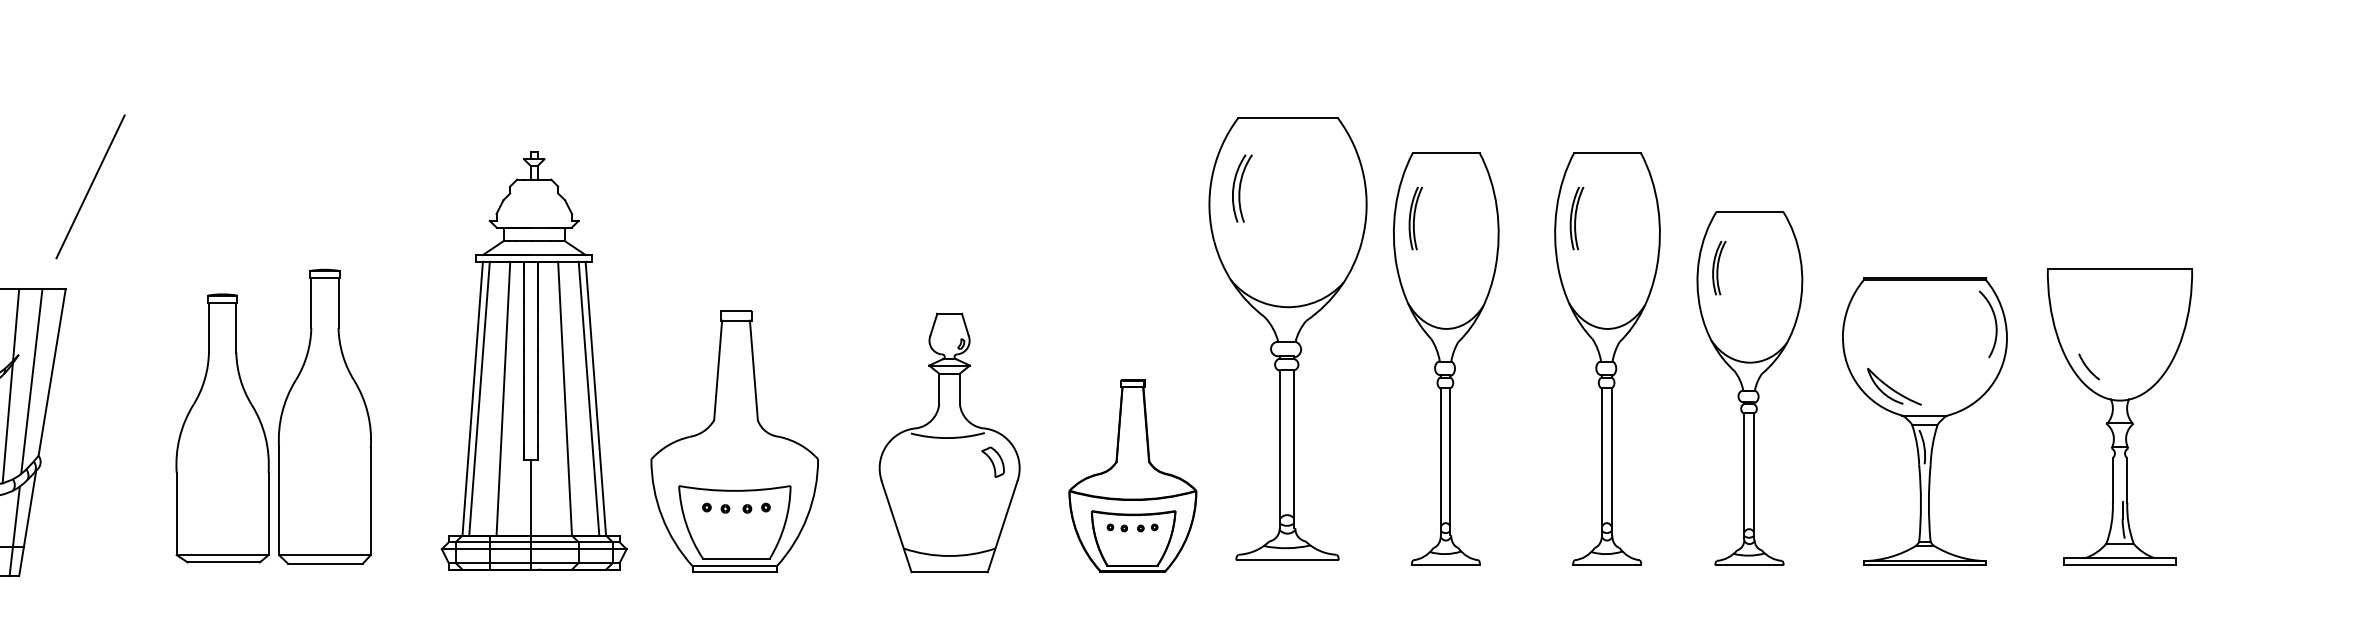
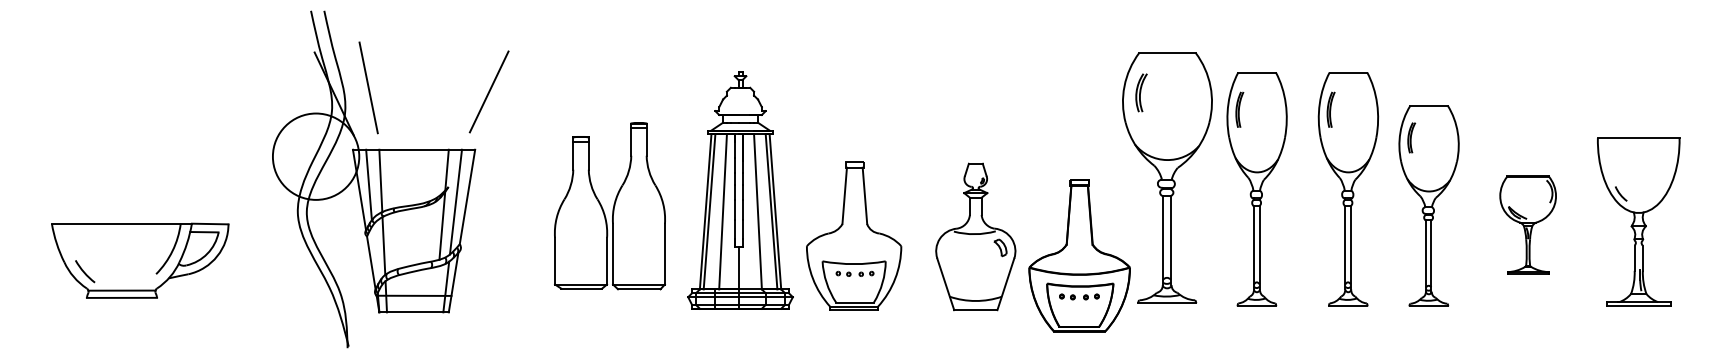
part: (272, 417) -> (609, 206), moved
part: (1923, 420) -> (1527, 224), size x0.6
part: (1132, 475) -> (1079, 255), size x1.4

